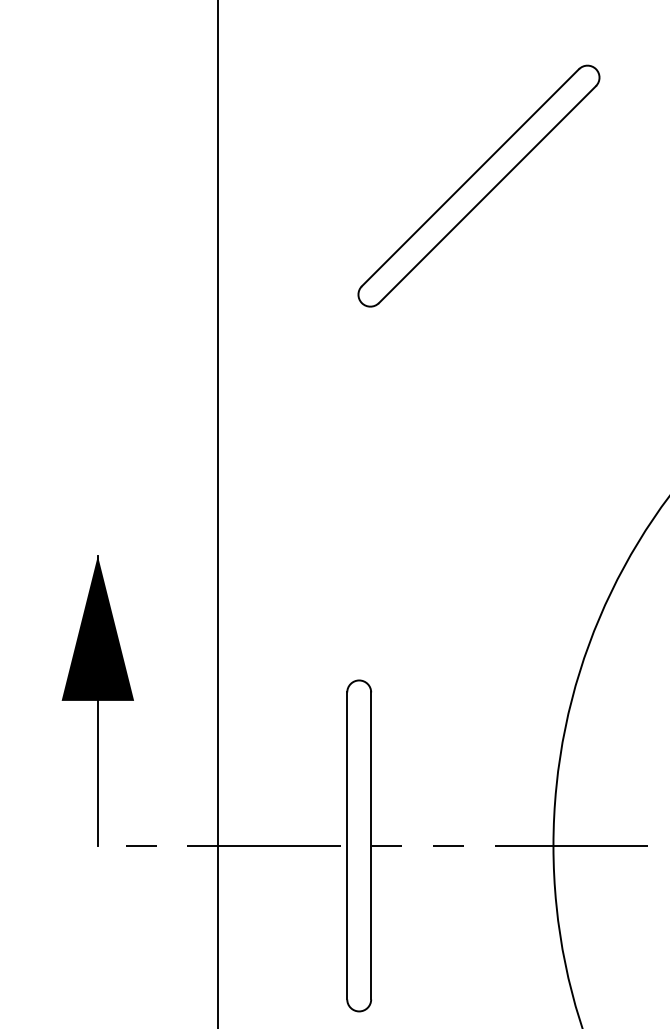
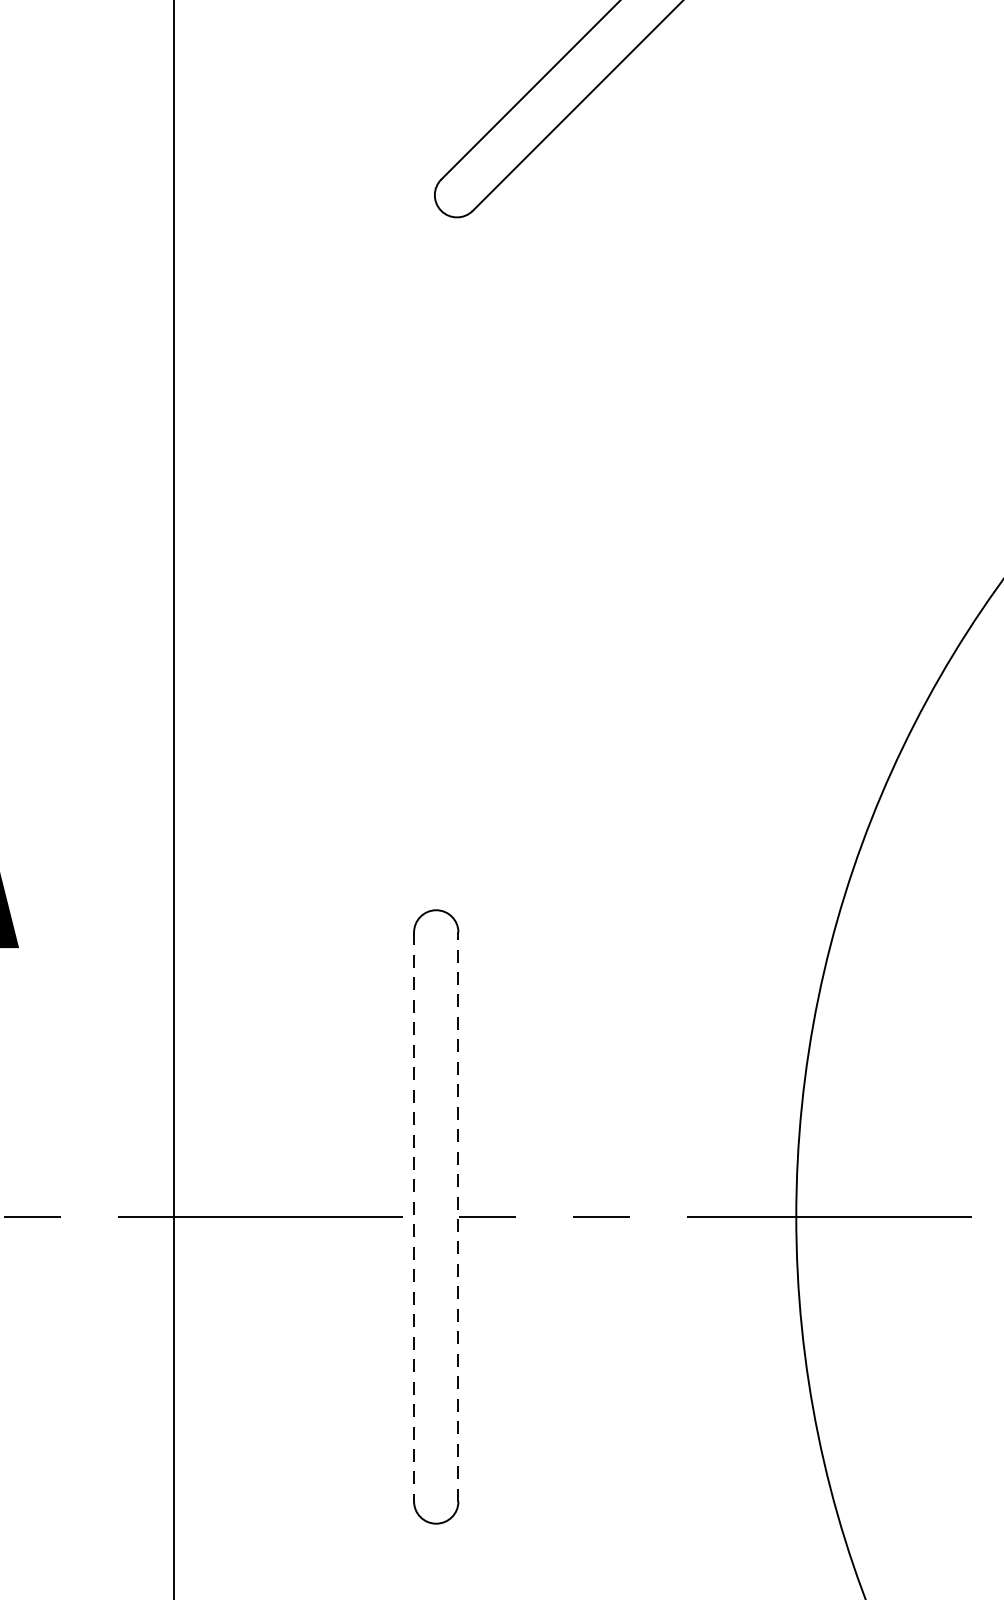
line: (347, 845) -> (414, 1216), solid -> dashed
line: (371, 845) -> (459, 1216), solid -> dashed

